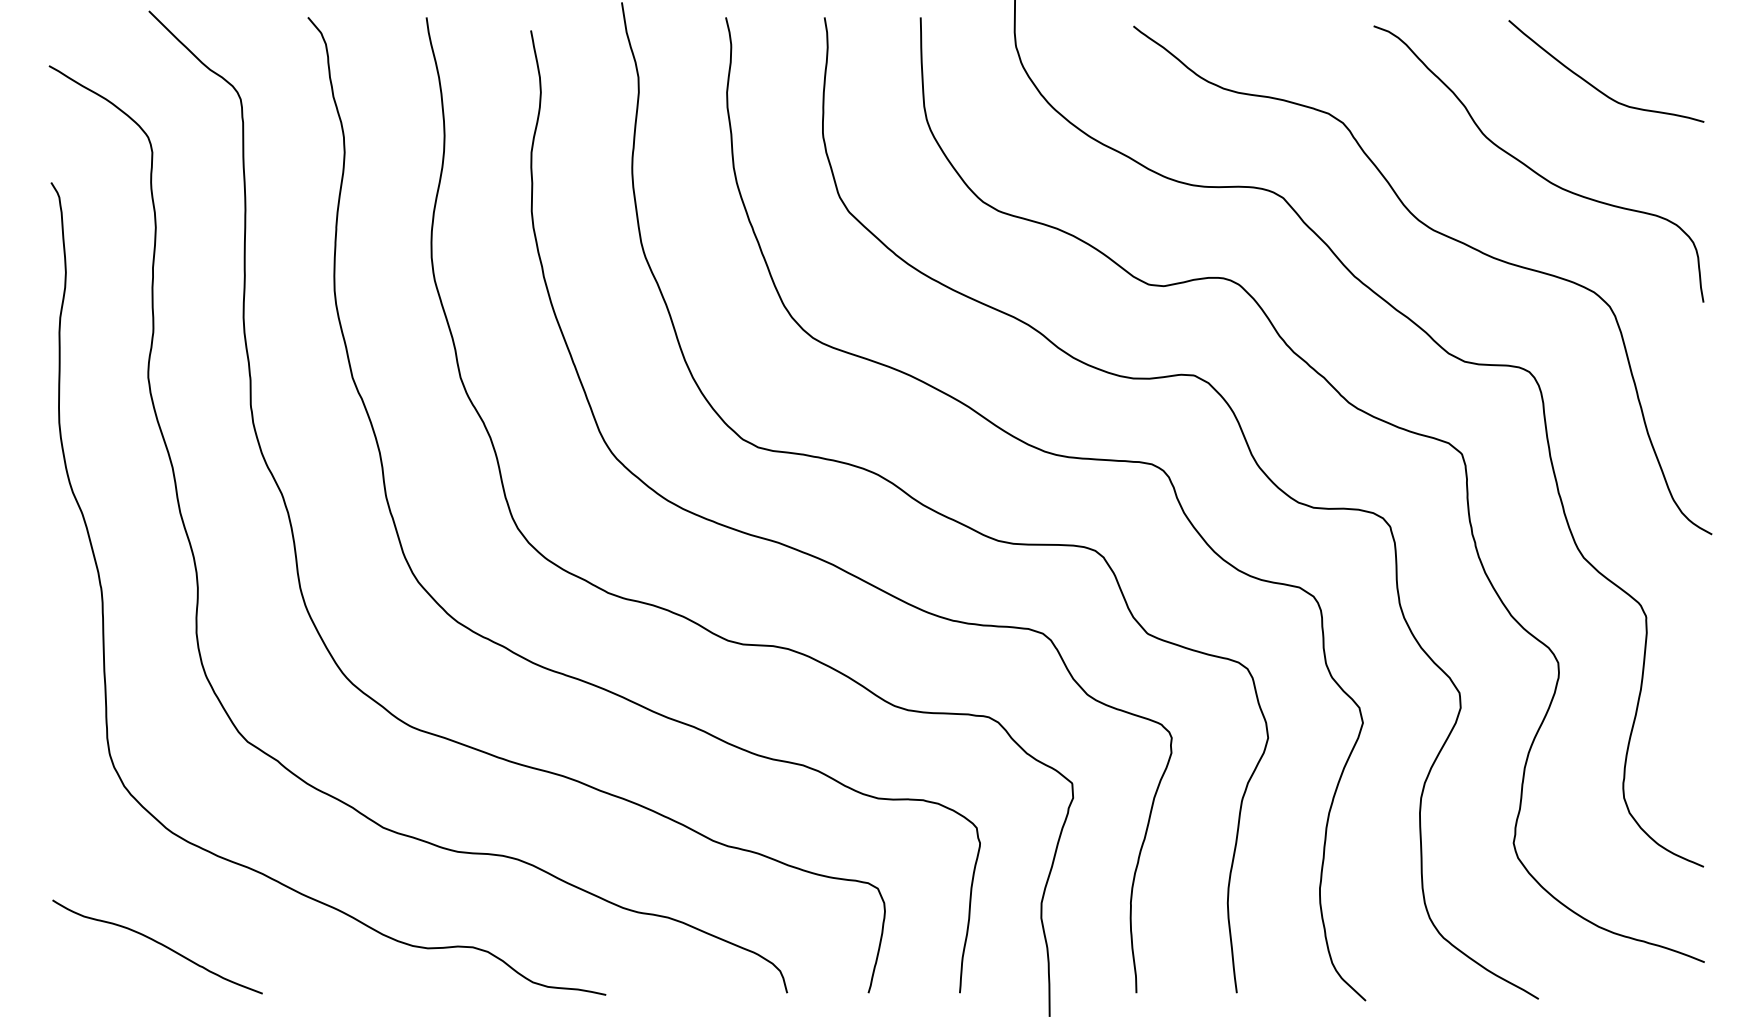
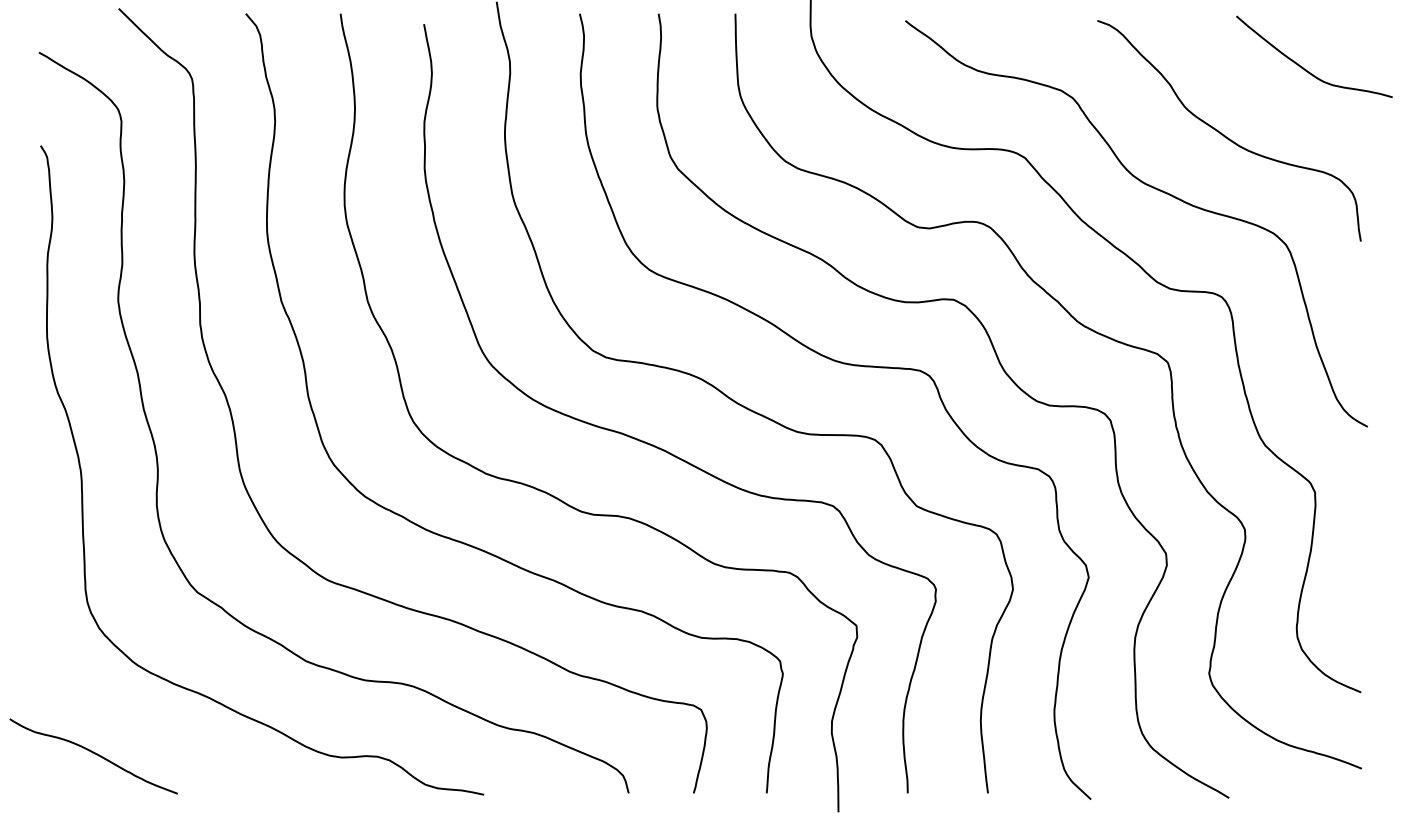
curve: (1596, 87) -> (1306, 69), moved
curve: (159, 944) -> (95, 754), moved

